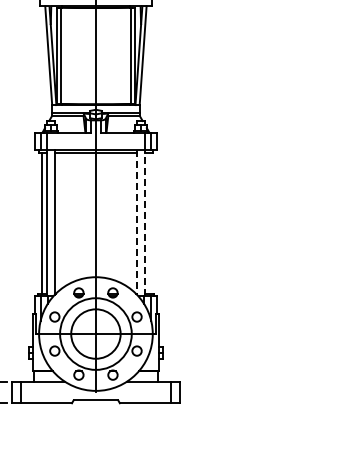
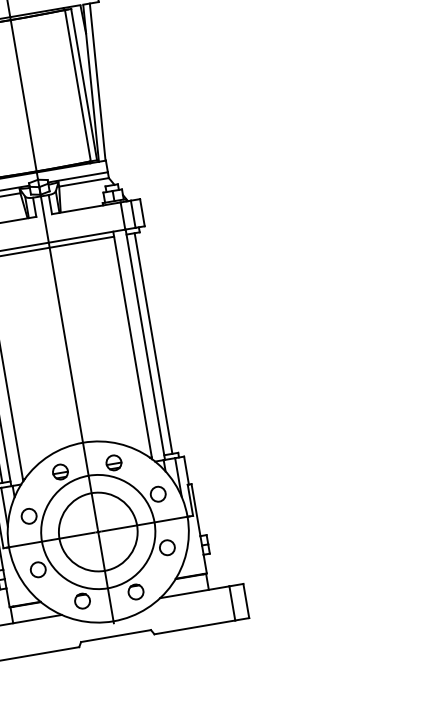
line: (136, 222) -> (132, 345), dashed -> solid
line: (144, 222) -> (144, 343), dashed -> solid
line: (150, 223) -> (154, 343), added

